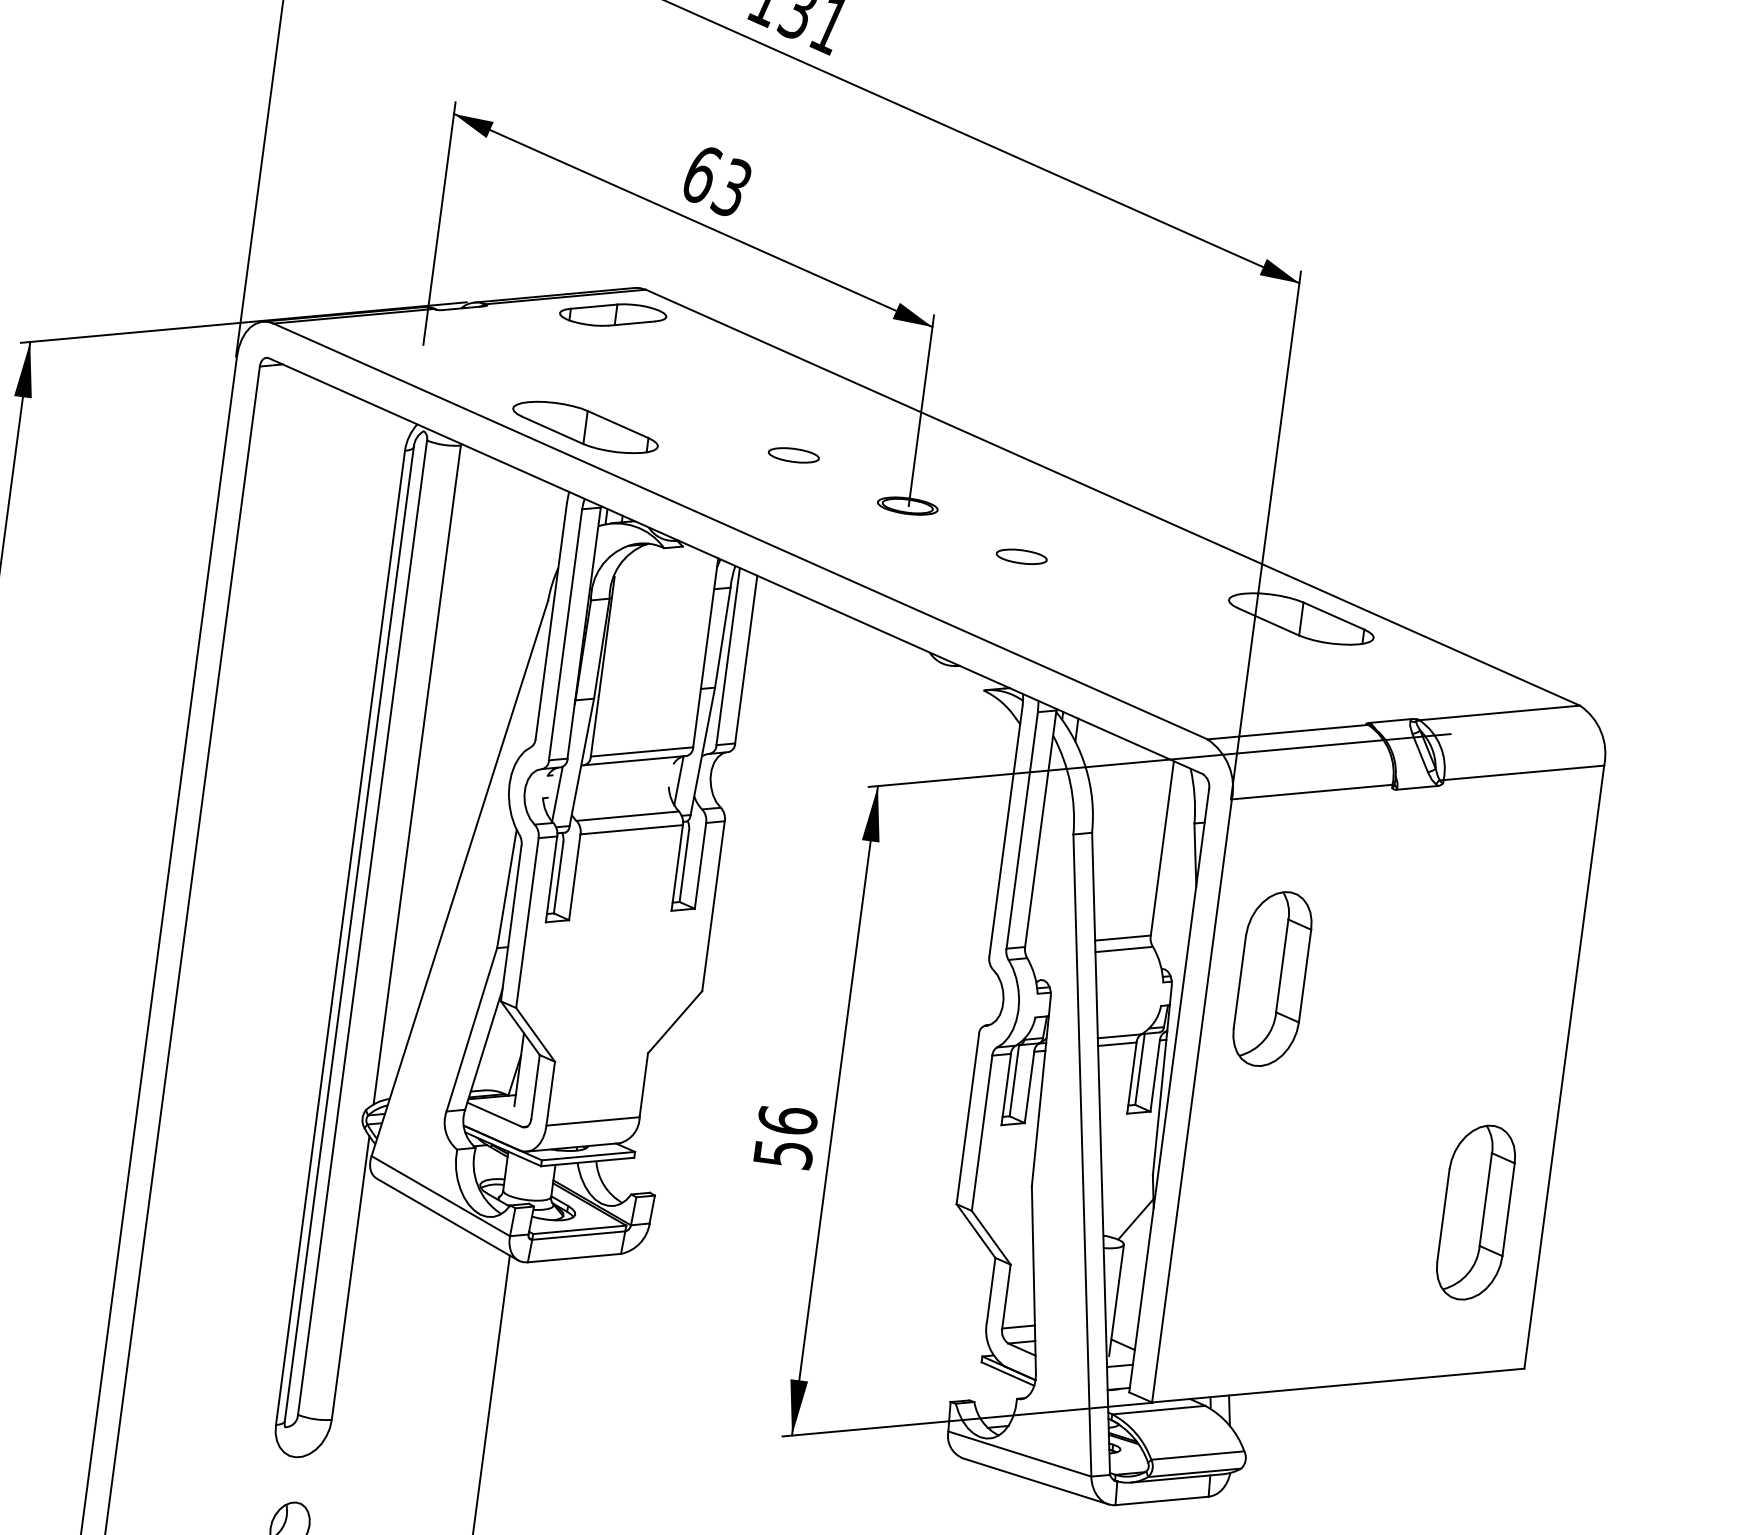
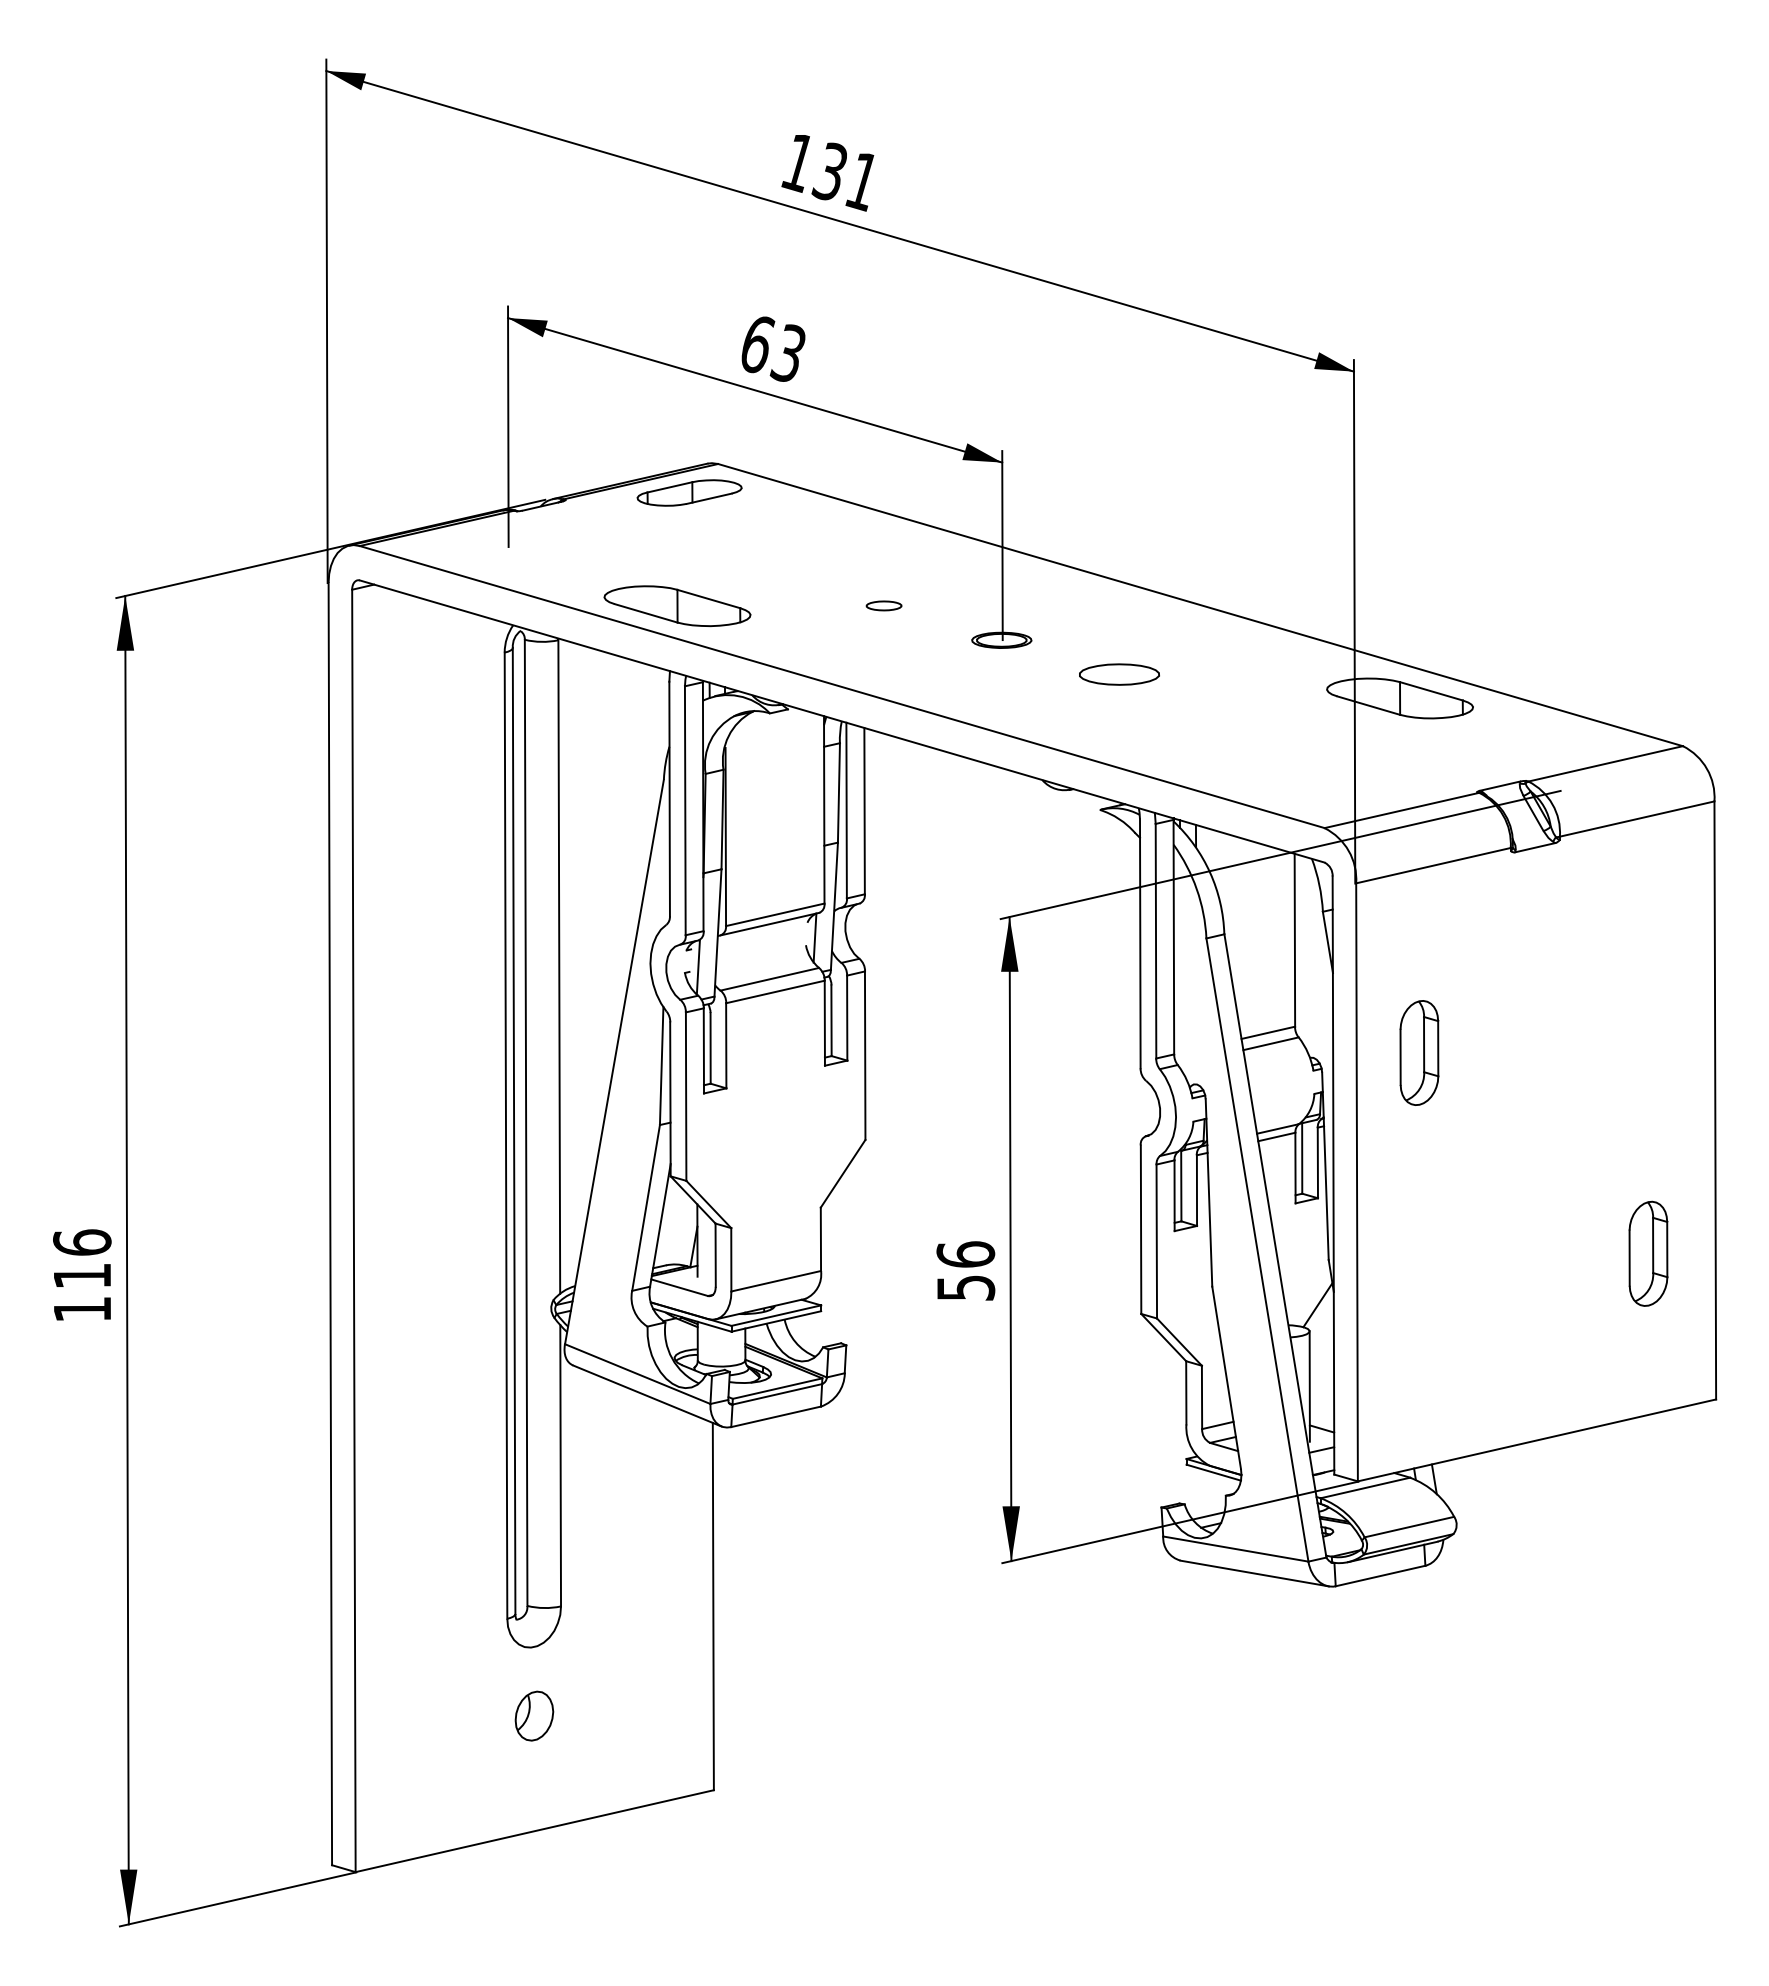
part: (793, 454) -> (883, 605), size x0.7
part: (1021, 556) -> (1119, 674), size x1.6
part: (1272, 978) -> (1419, 1052), size x0.6
part: (1476, 1212) -> (1648, 1253), size x0.6

